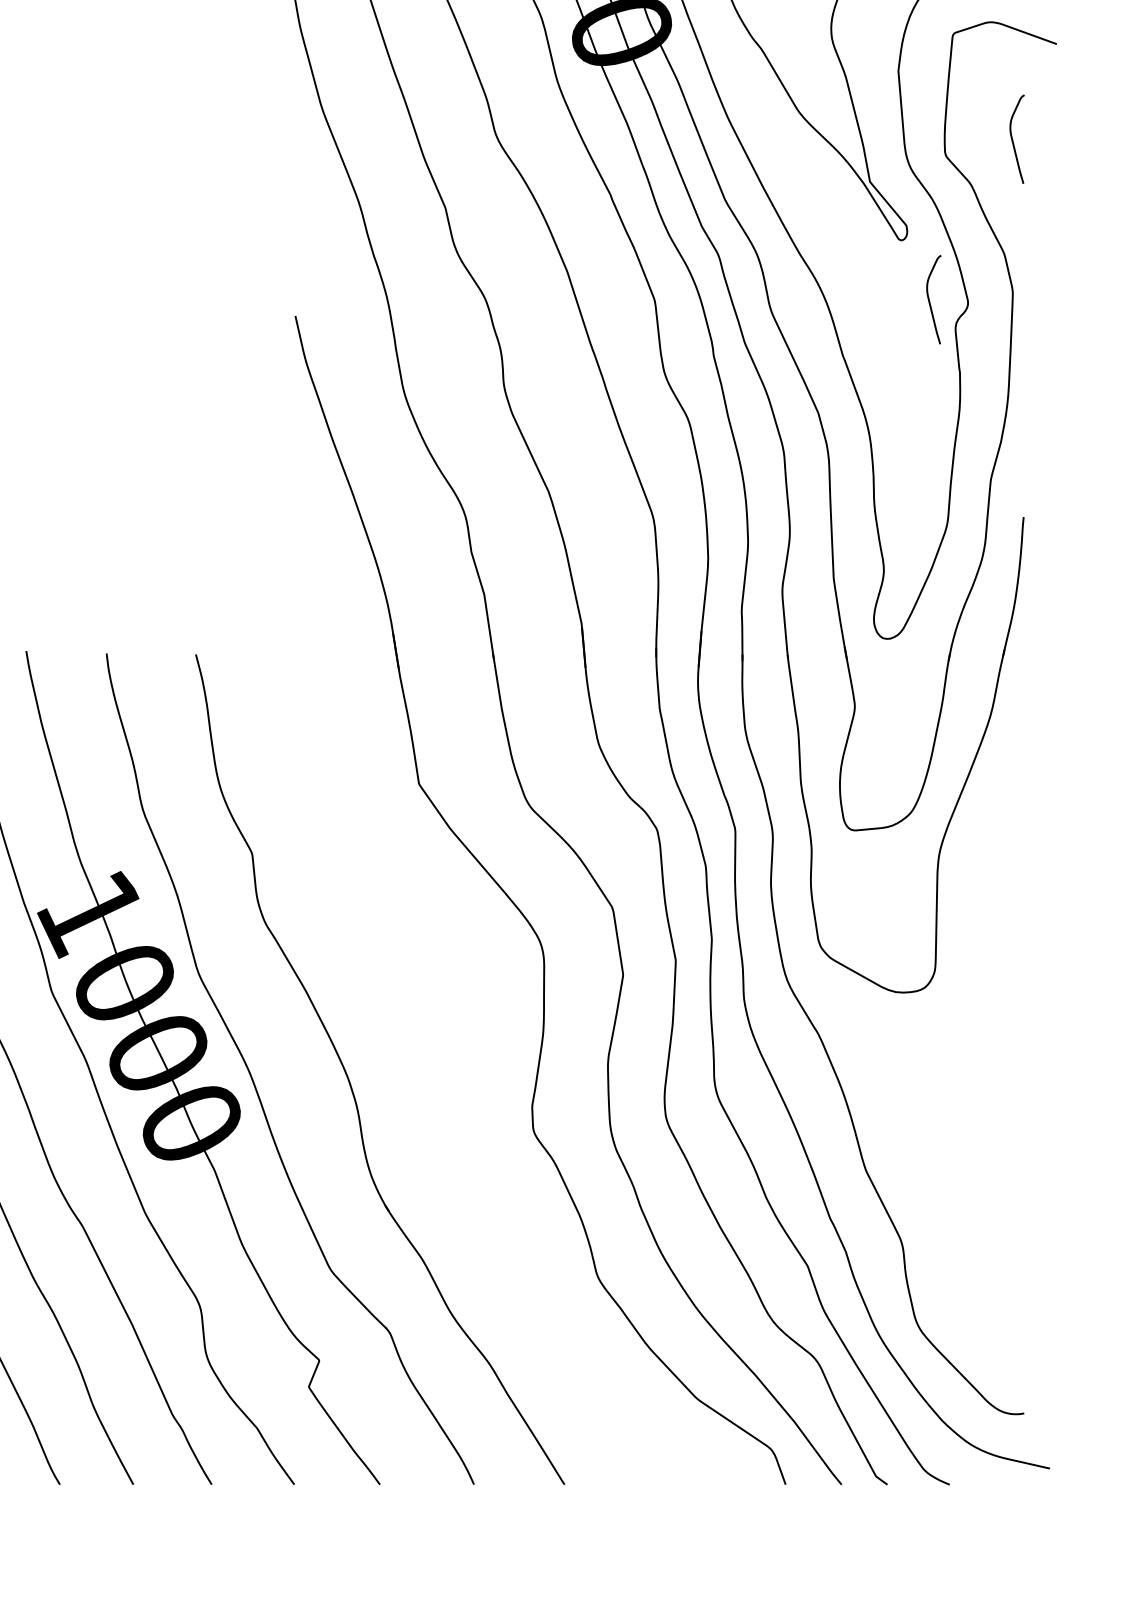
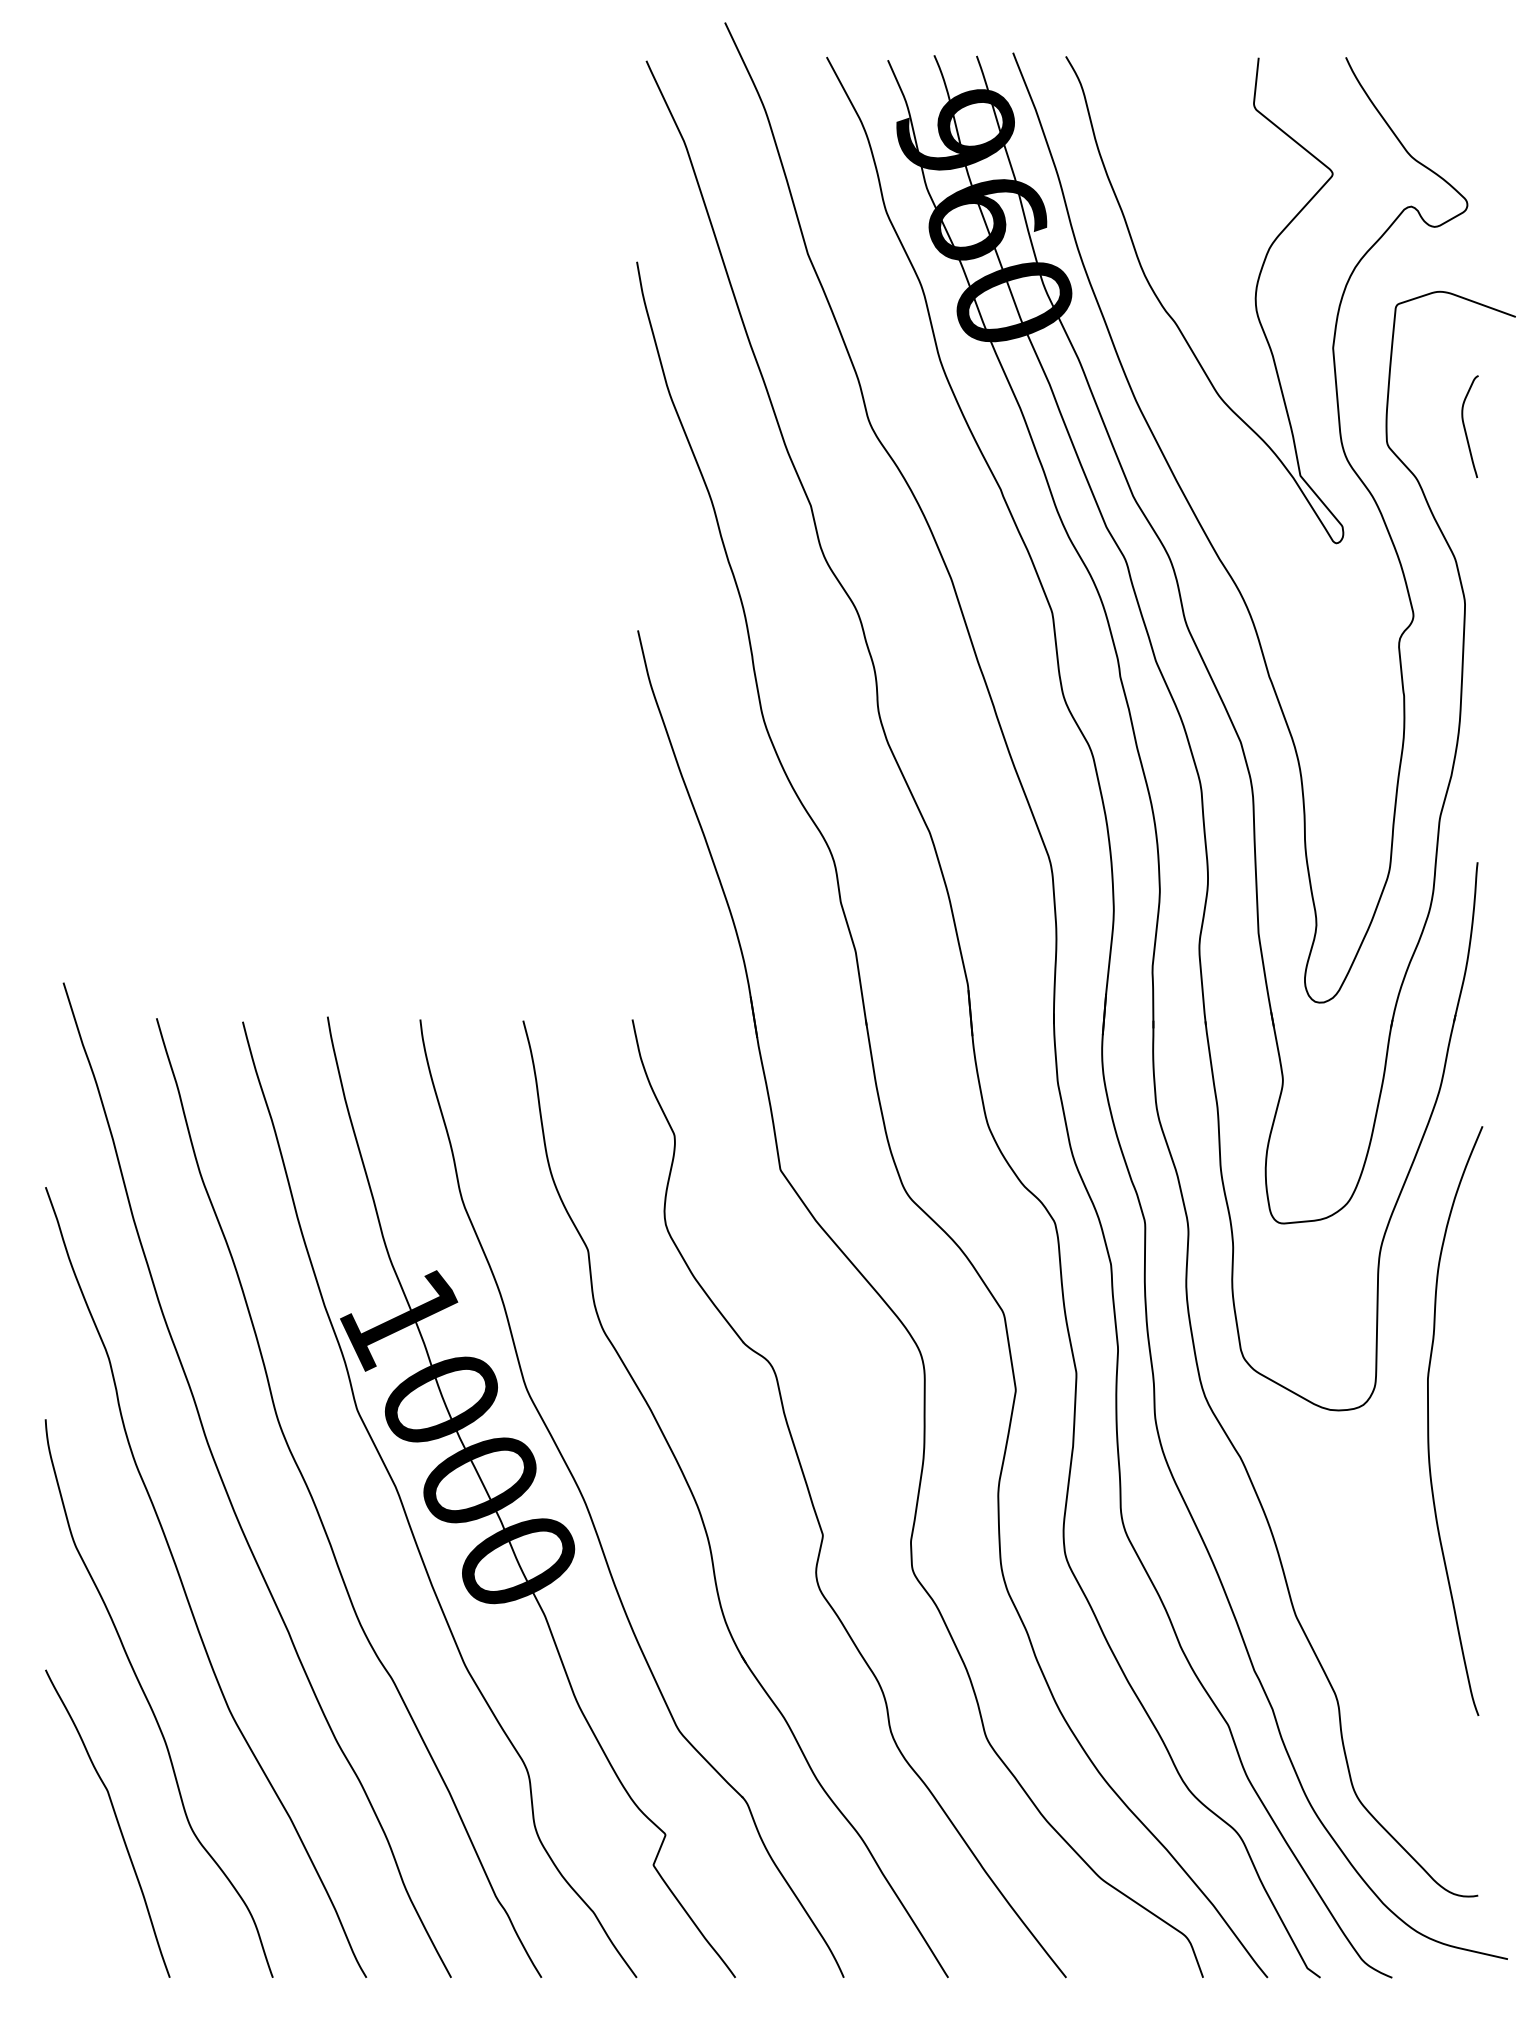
curve: (929, 299) -> (1369, 611), removed
curve: (981, 1005) -> (1429, 1425), added
part: (449, 1078) -> (815, 1509), added

